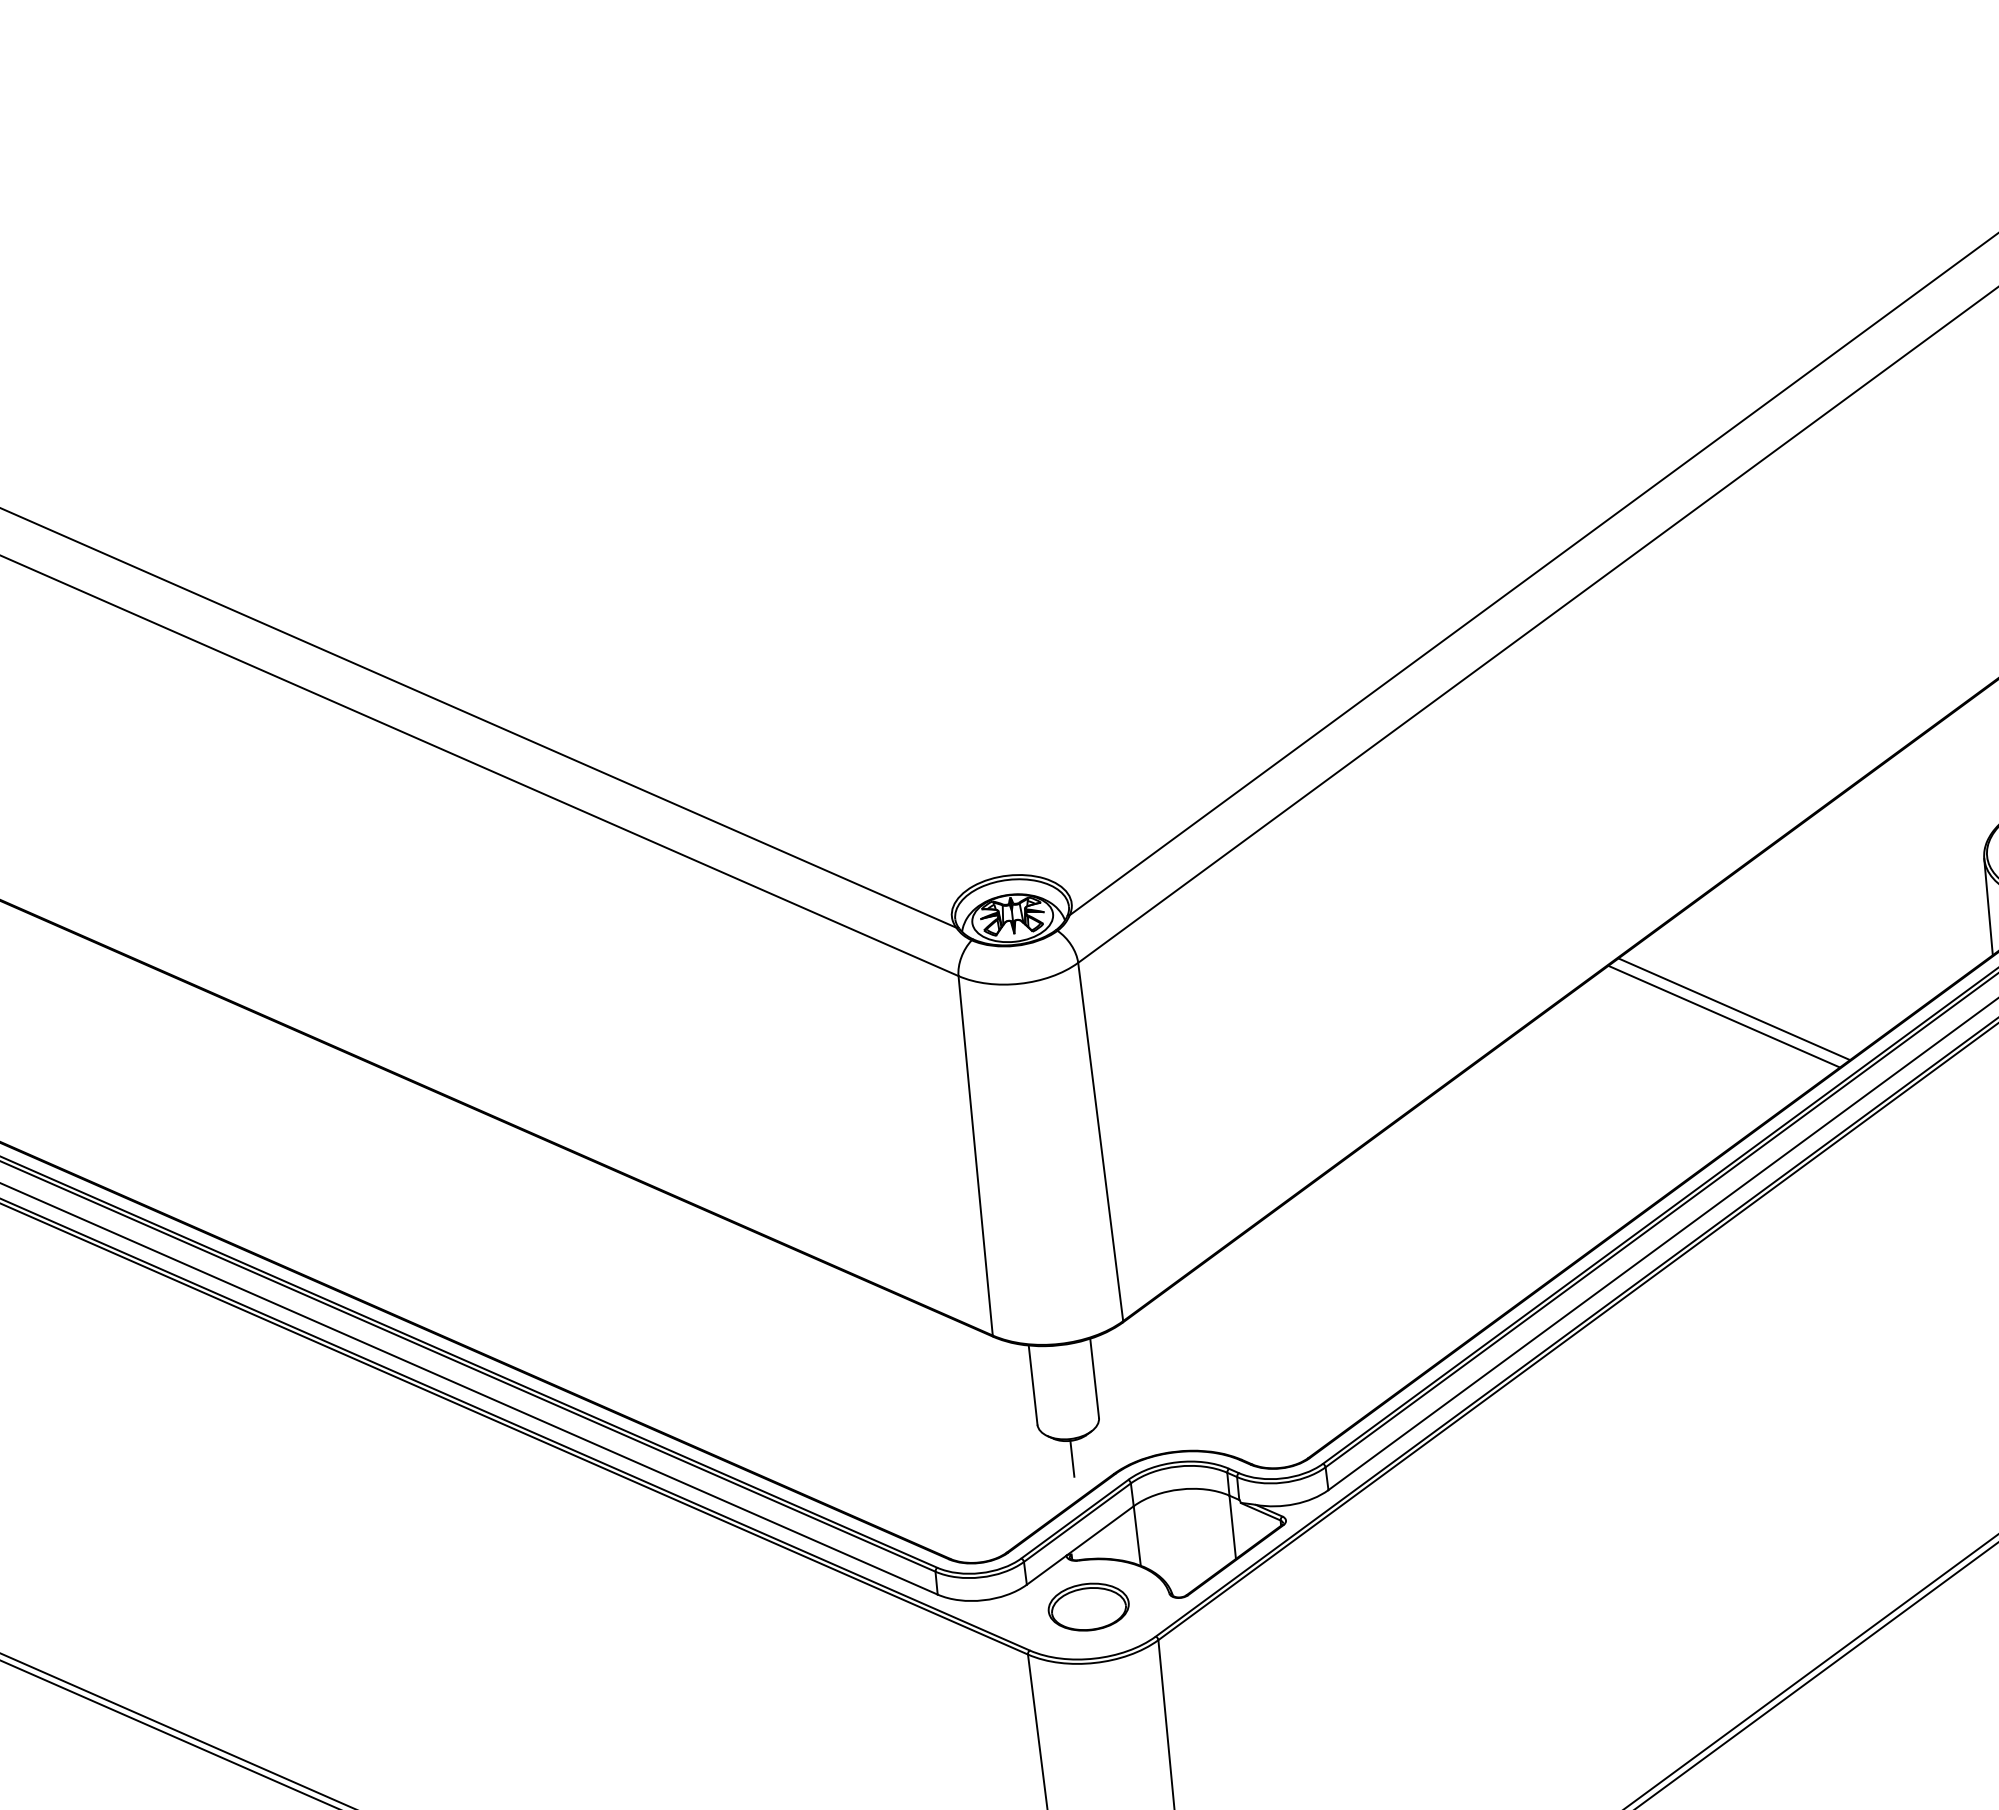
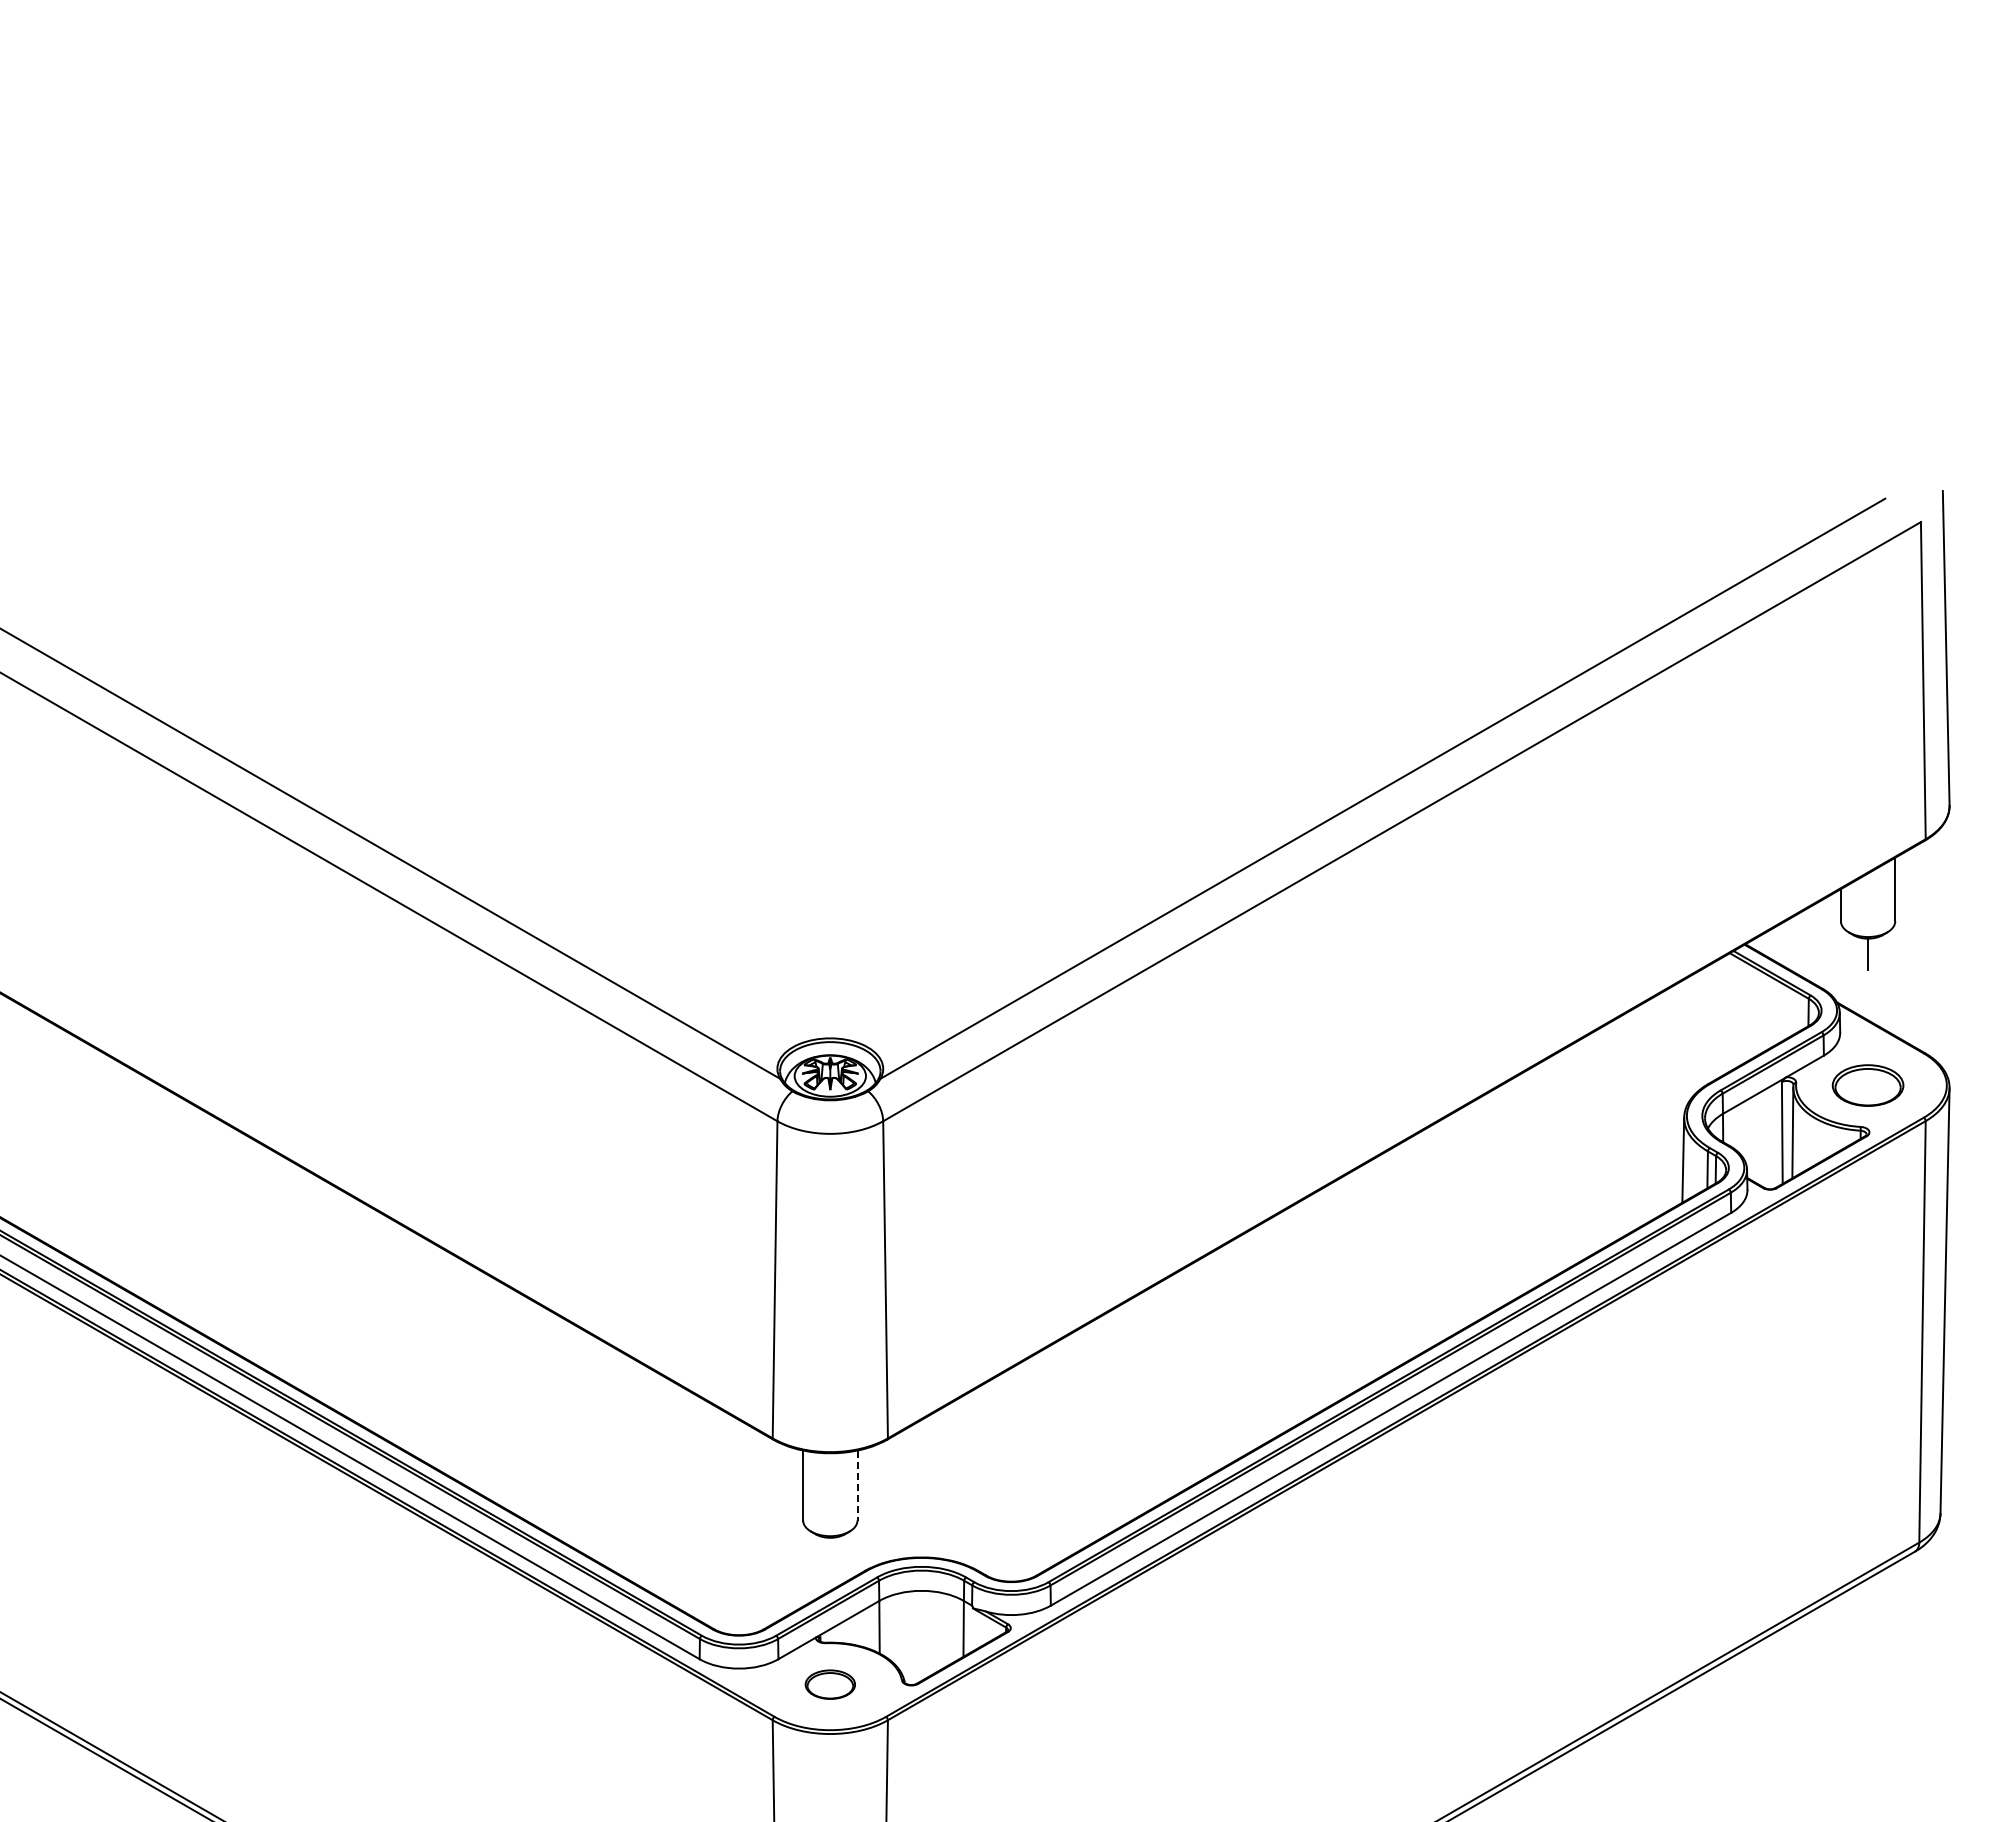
line: (1734, 1008) -> (1451, 1224), removed
line: (1723, 1016) -> (1441, 1230), removed
line: (1094, 1378) -> (857, 1485), solid -> dashed
line: (1072, 1458) -> (830, 1553), removed
part: (1088, 1606) -> (830, 1684), size x0.7

